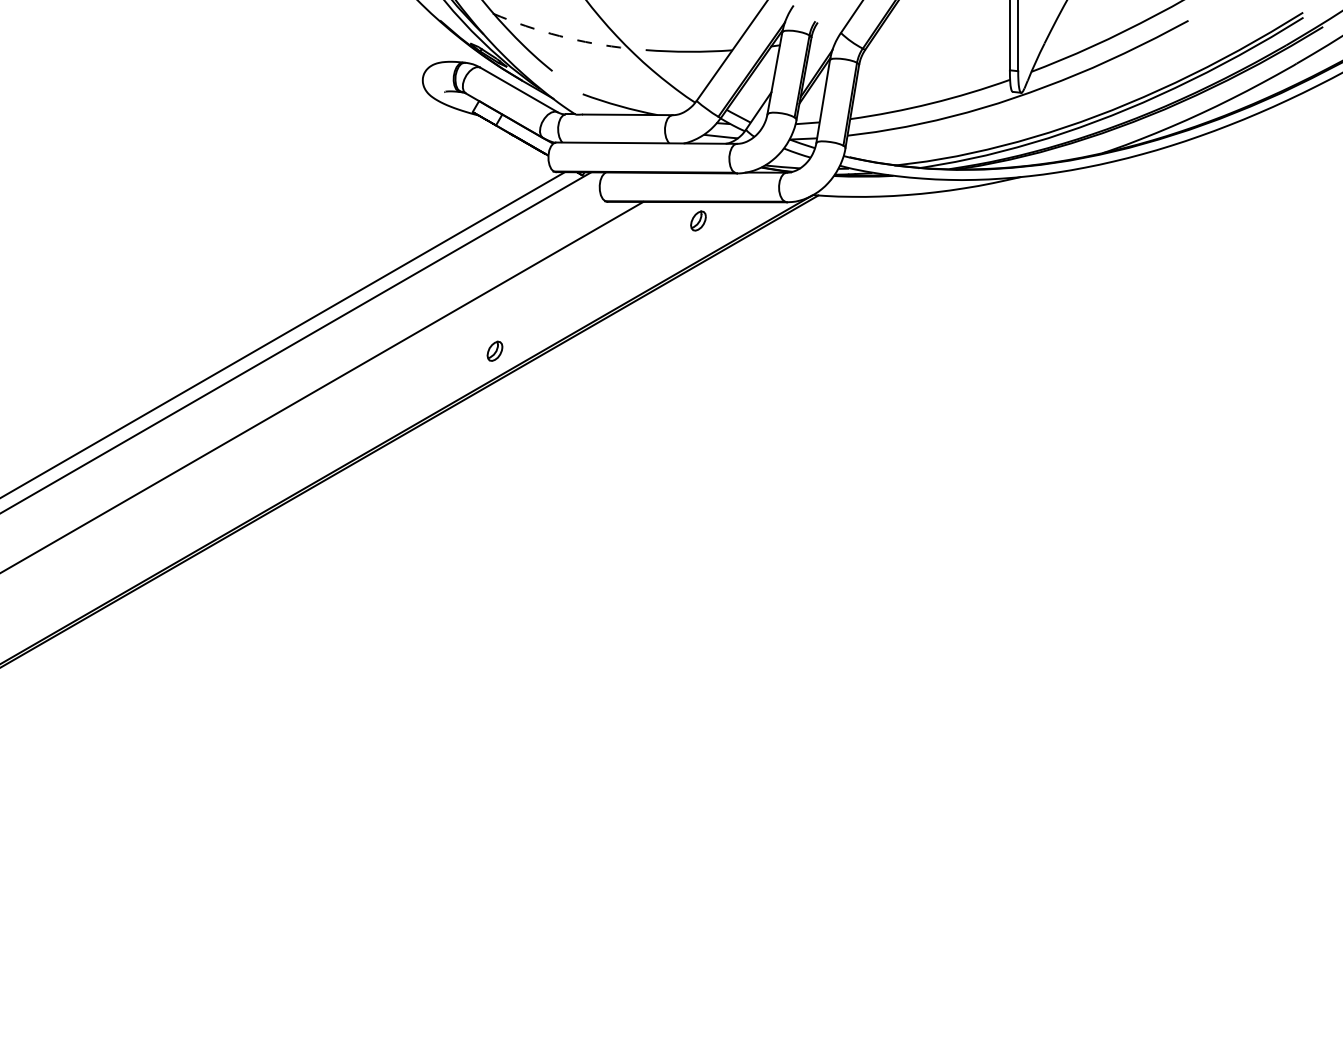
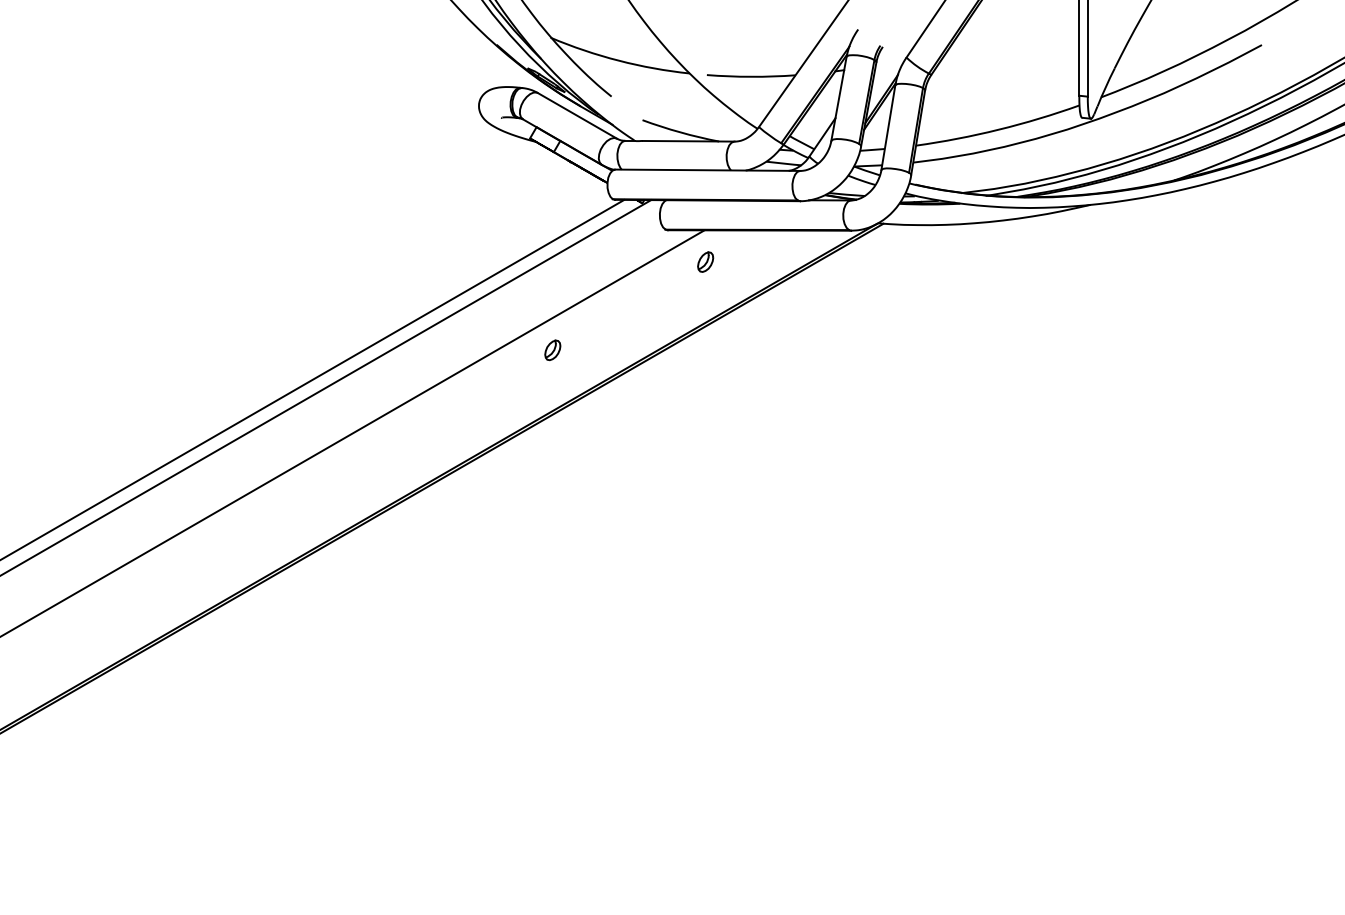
arc: (559, 36) -> (618, 61), dashed -> solid
part: (698, 220) -> (705, 261), moved
part: (494, 350) -> (552, 349), moved

